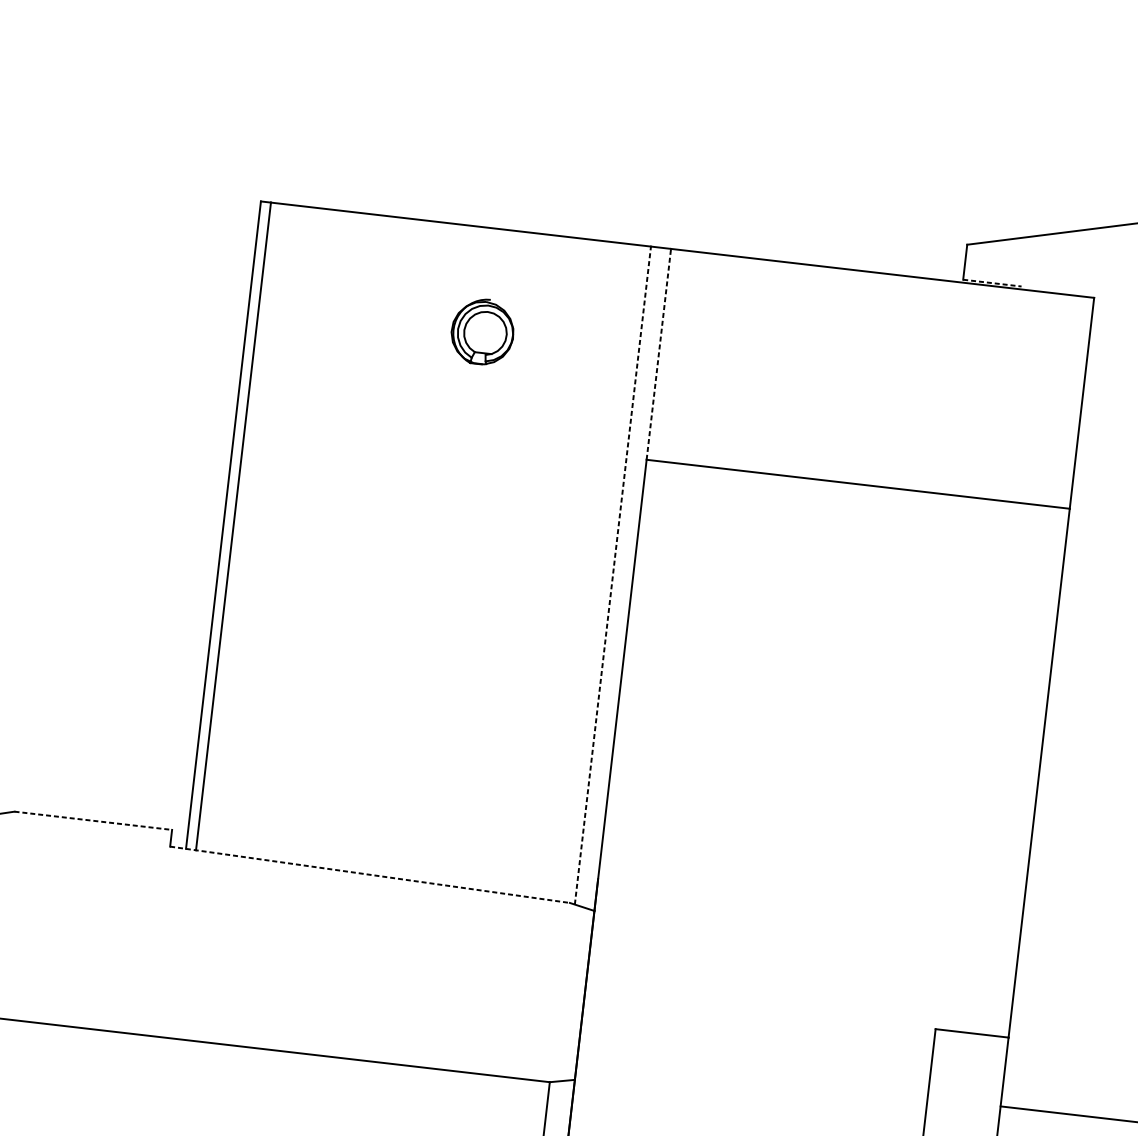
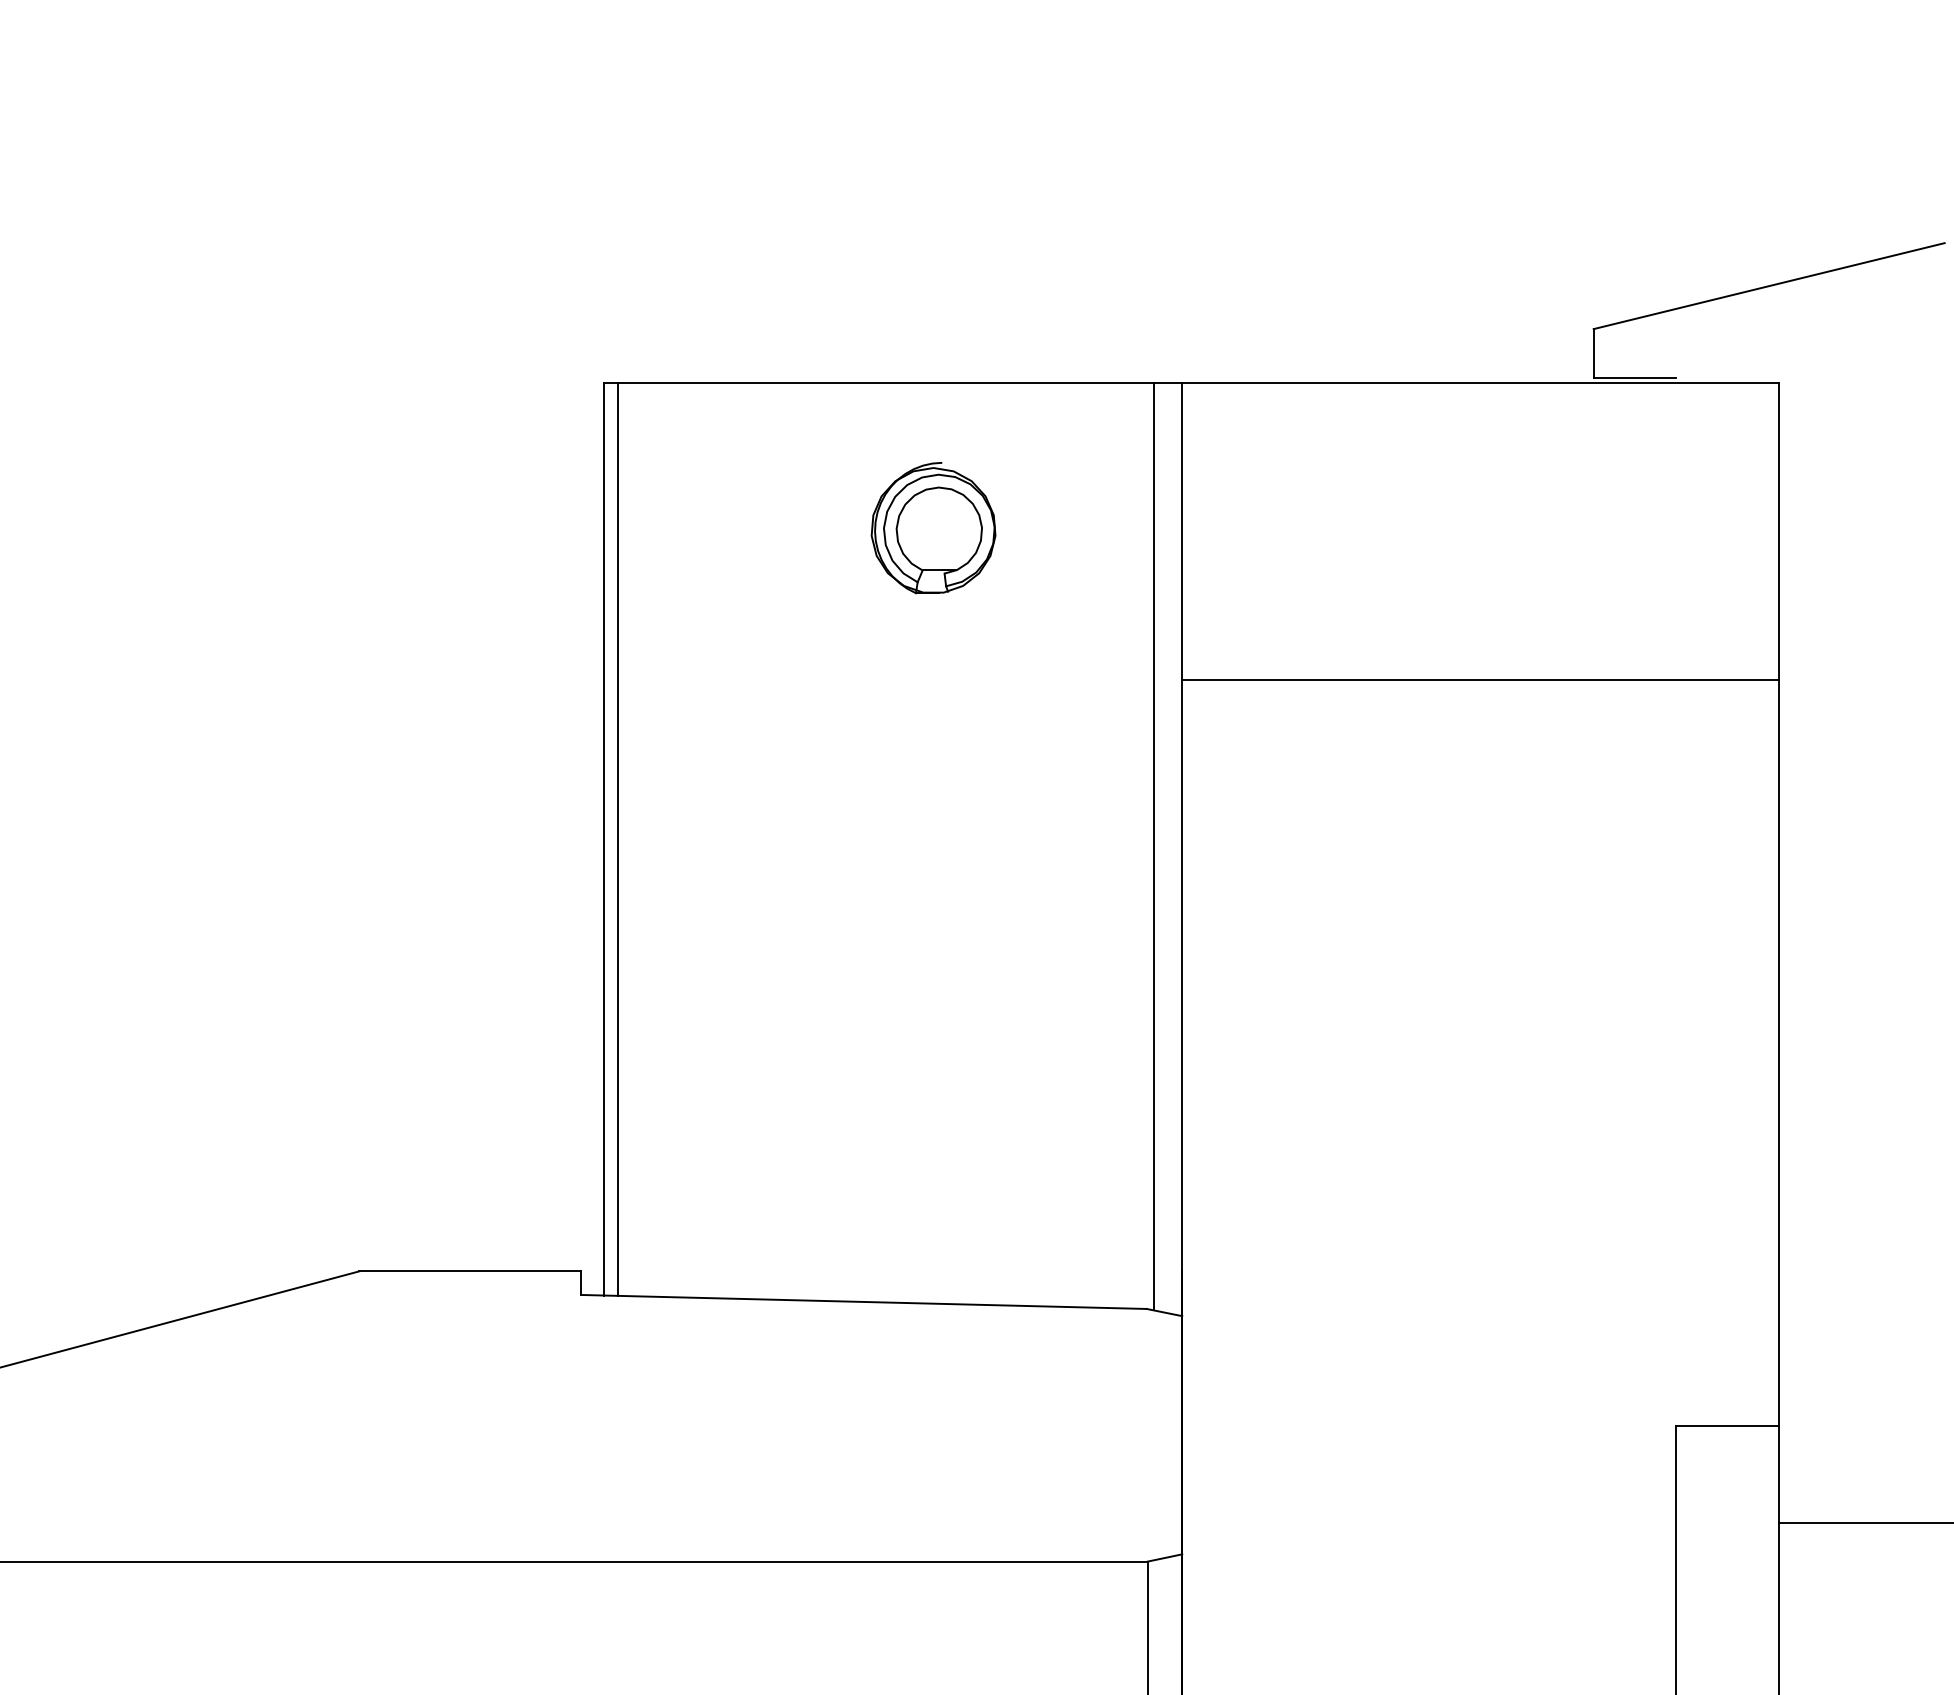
line: (992, 283) -> (1635, 378), dashed -> solid
part: (482, 331) -> (933, 528), size x1.43
line: (659, 354) -> (1182, 531), dashed -> solid
line: (612, 575) -> (1153, 846), dashed -> solid
line: (93, 820) -> (470, 1271), dashed -> solid
line: (370, 874) -> (864, 1301), dashed -> solid

